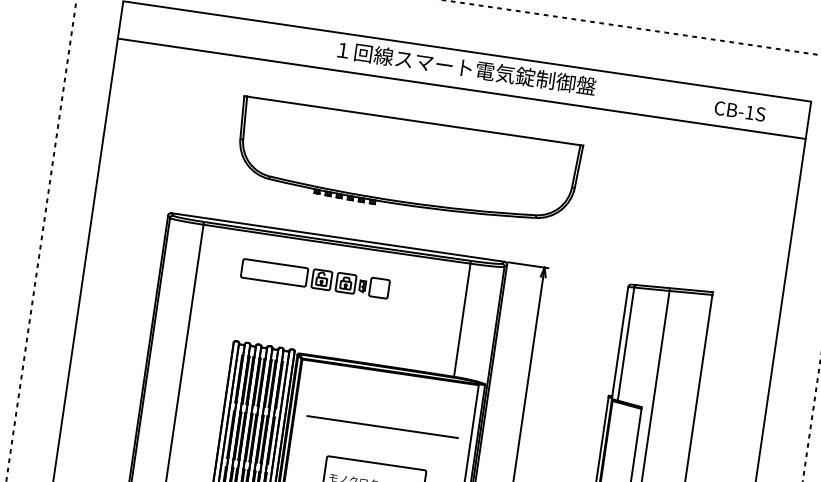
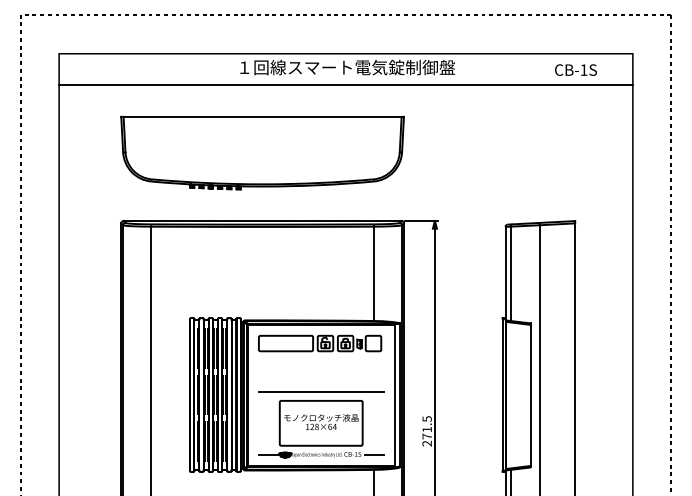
part: (407, 163) -> (262, 152), moved
part: (315, 278) -> (320, 343), moved
line: (382, 426) -> (321, 391), moved

